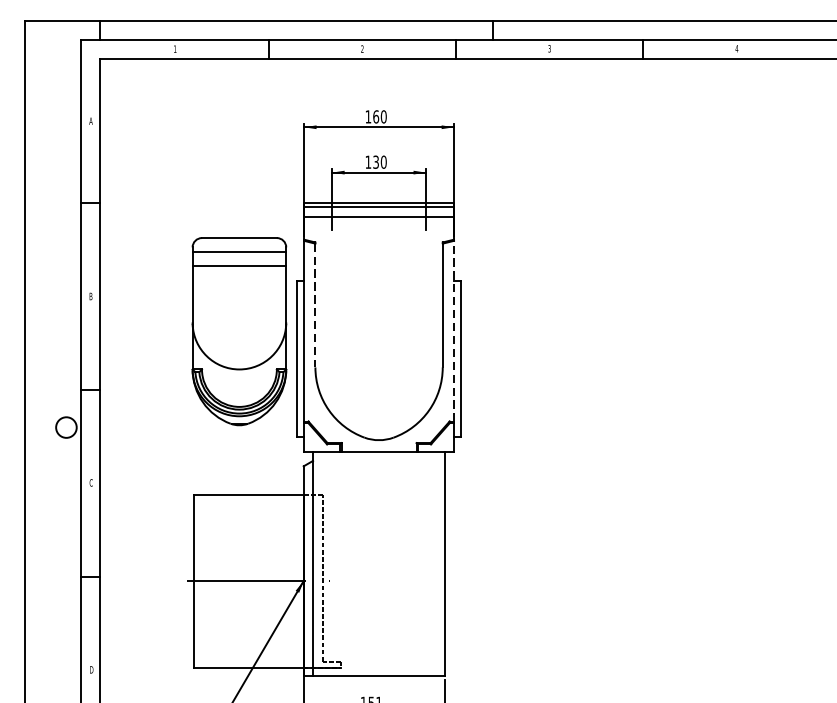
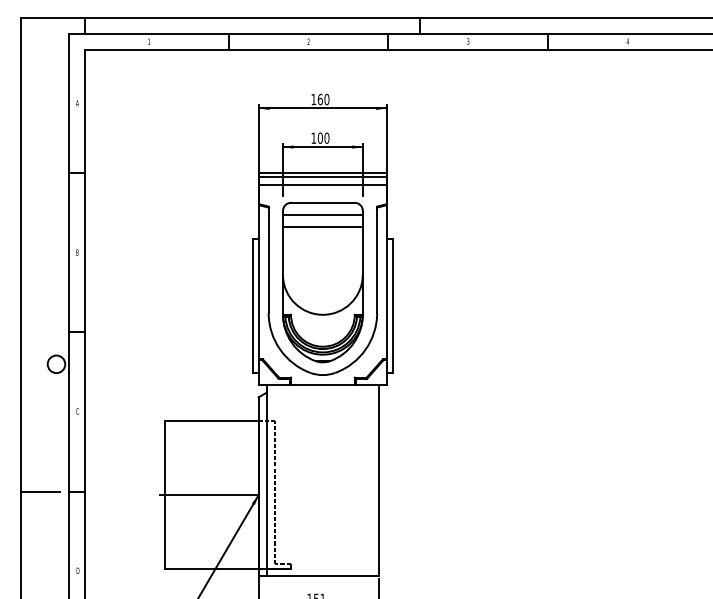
text: (375, 161) -> (319, 137), 130 -> 100
line: (315, 305) -> (268, 260), dashed -> solid
part: (238, 331) -> (322, 282), moved
line: (453, 331) -> (386, 282), dashed -> solid
line: (47, 577) -> (40, 492), added

